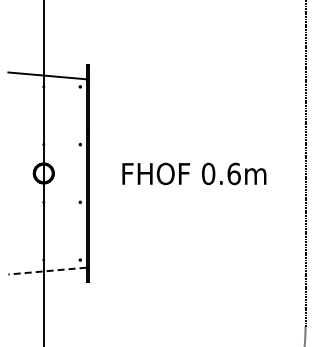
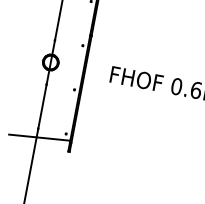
line: (46, 271) -> (38, 137), dashed -> solid

